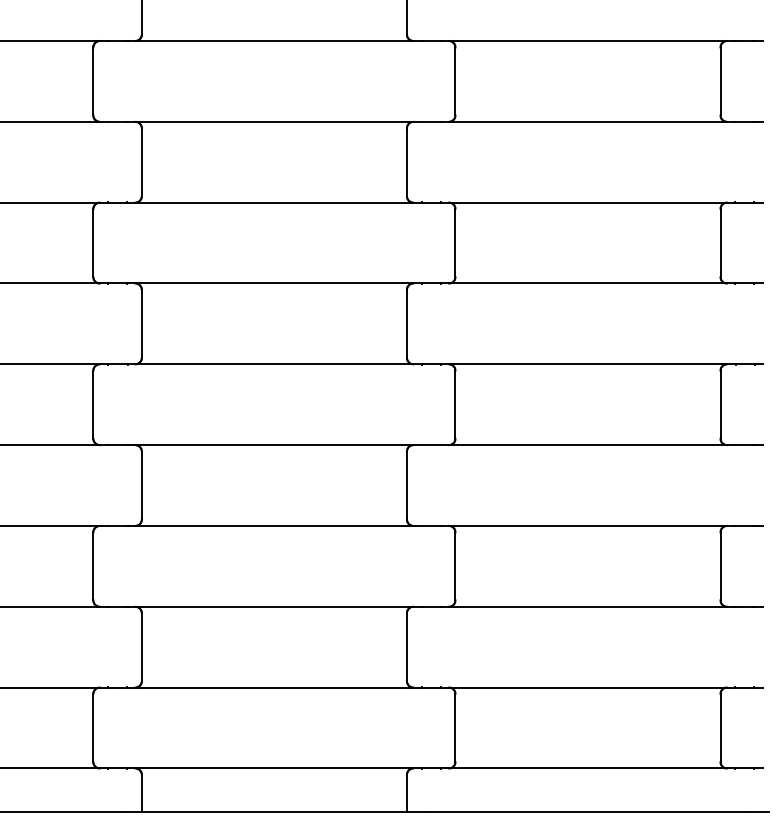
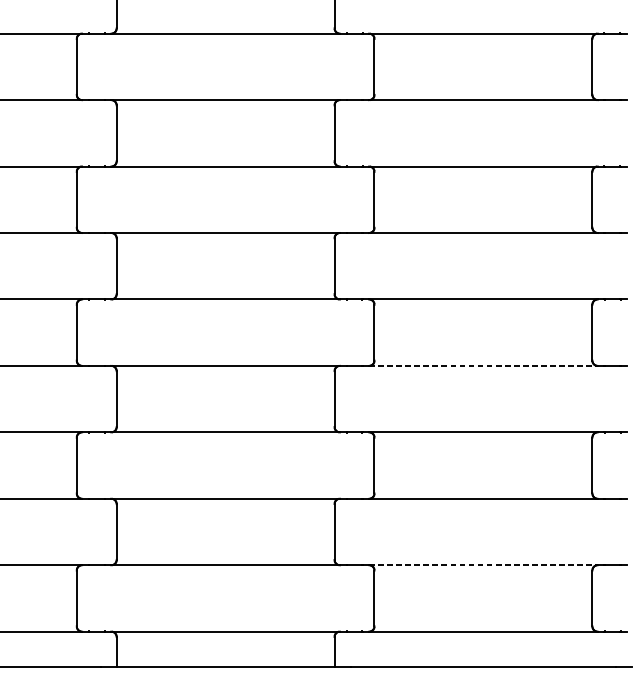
line: (588, 445) -> (483, 366), solid -> dashed
line: (588, 687) -> (483, 565), solid -> dashed

